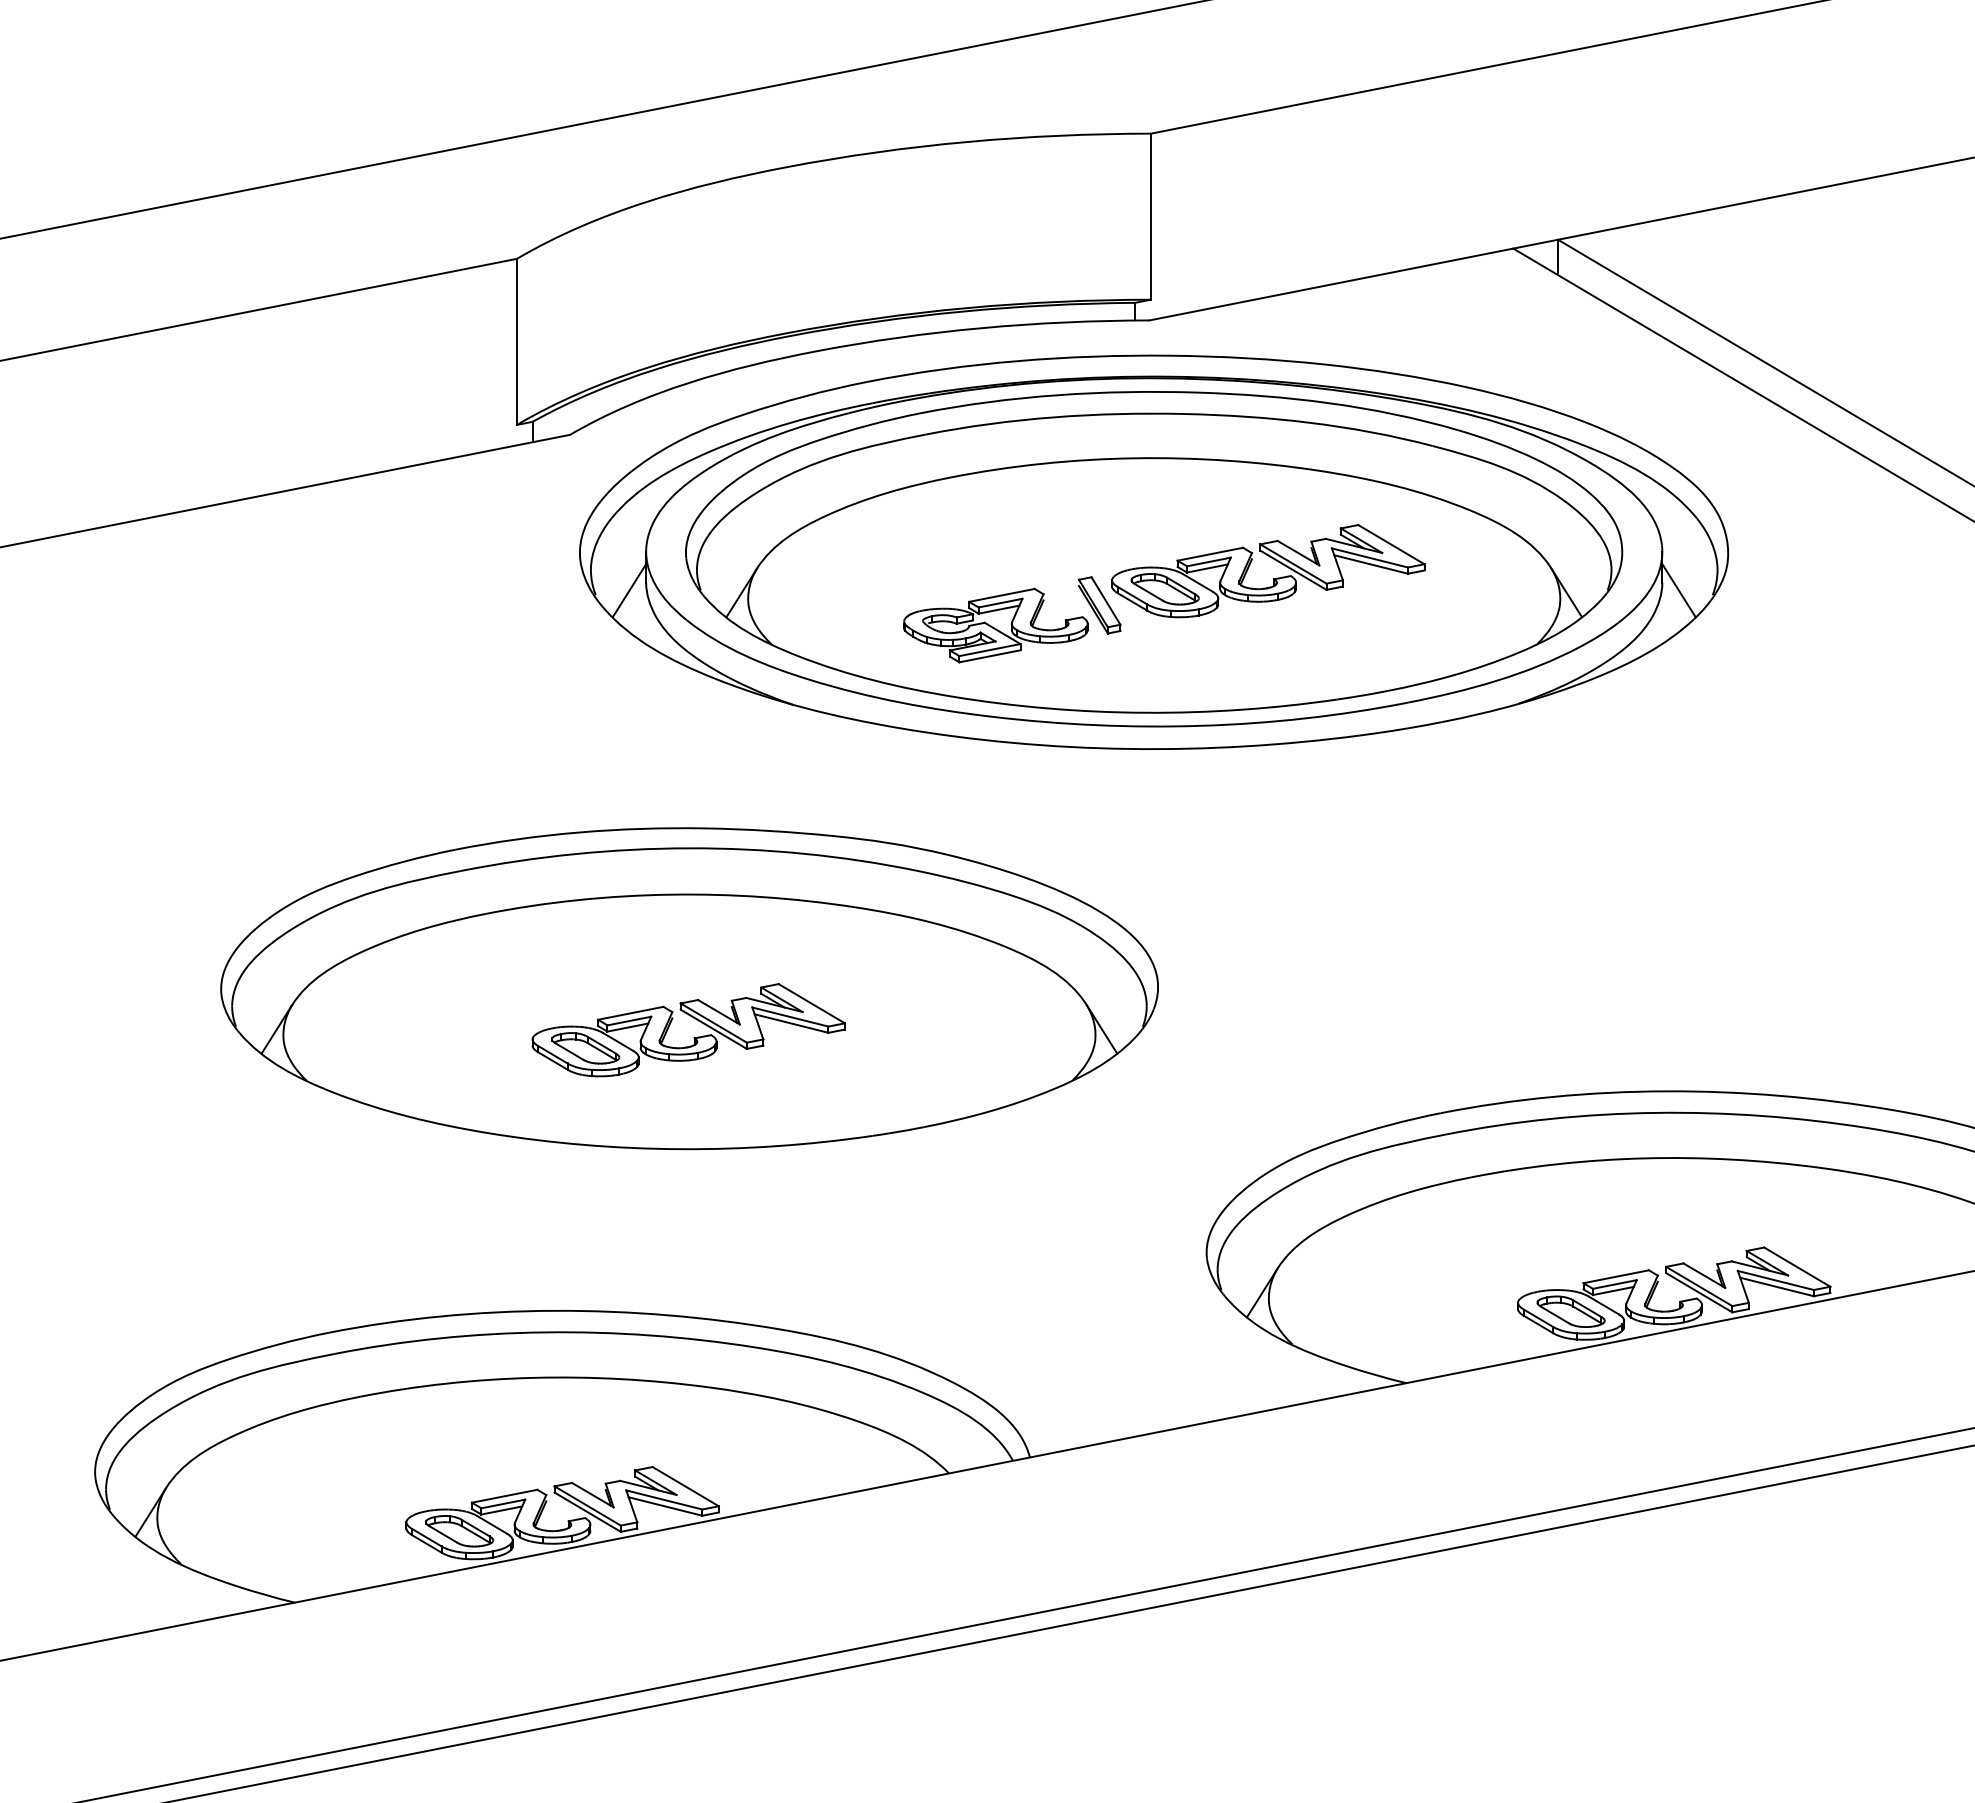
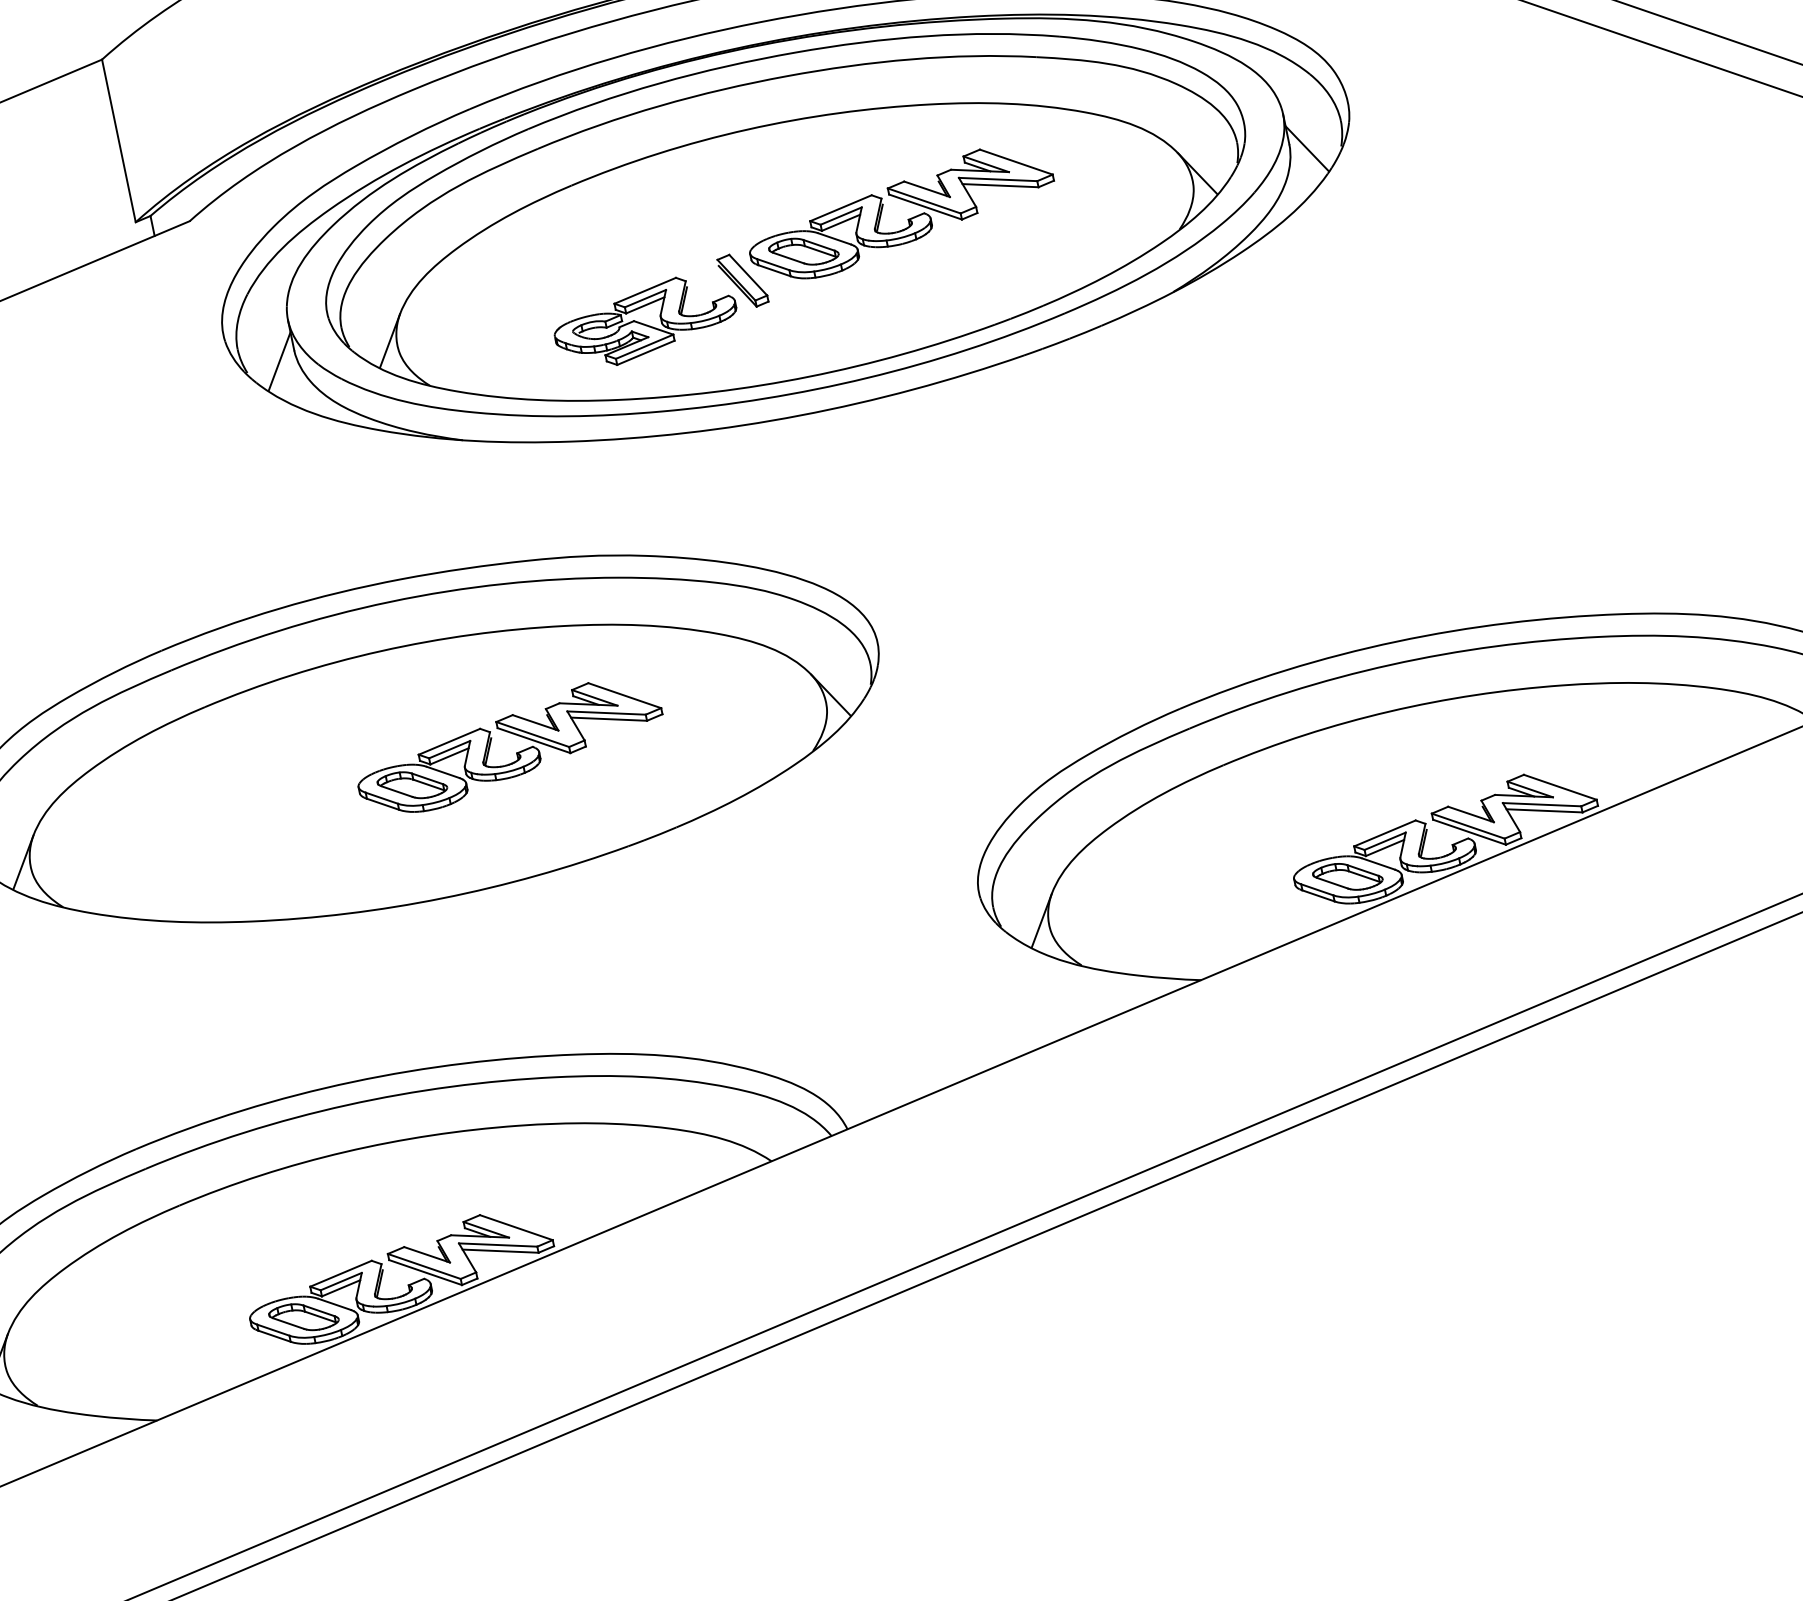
part: (693, 1037) -> (515, 752), moved

